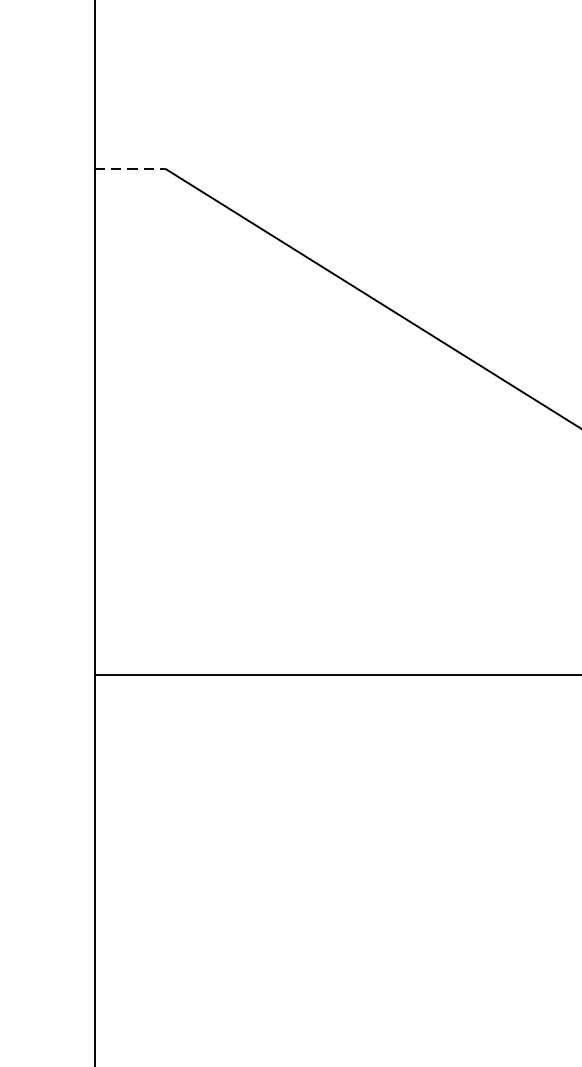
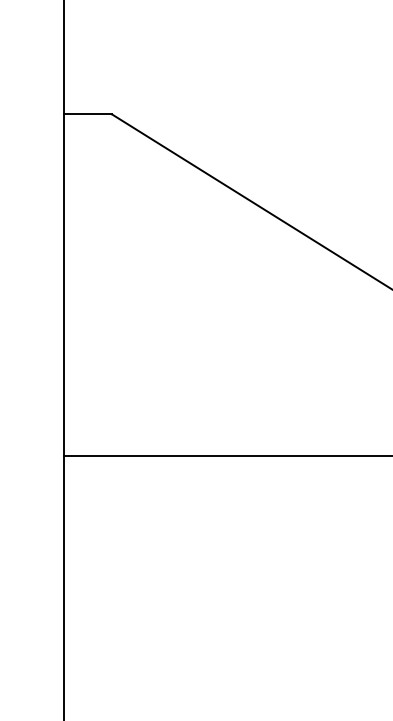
line: (129, 169) -> (87, 114), dashed -> solid

